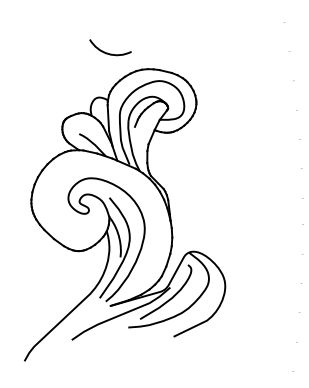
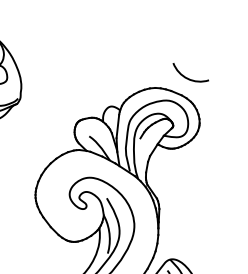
part: (110, 47) -> (190, 73), moved

